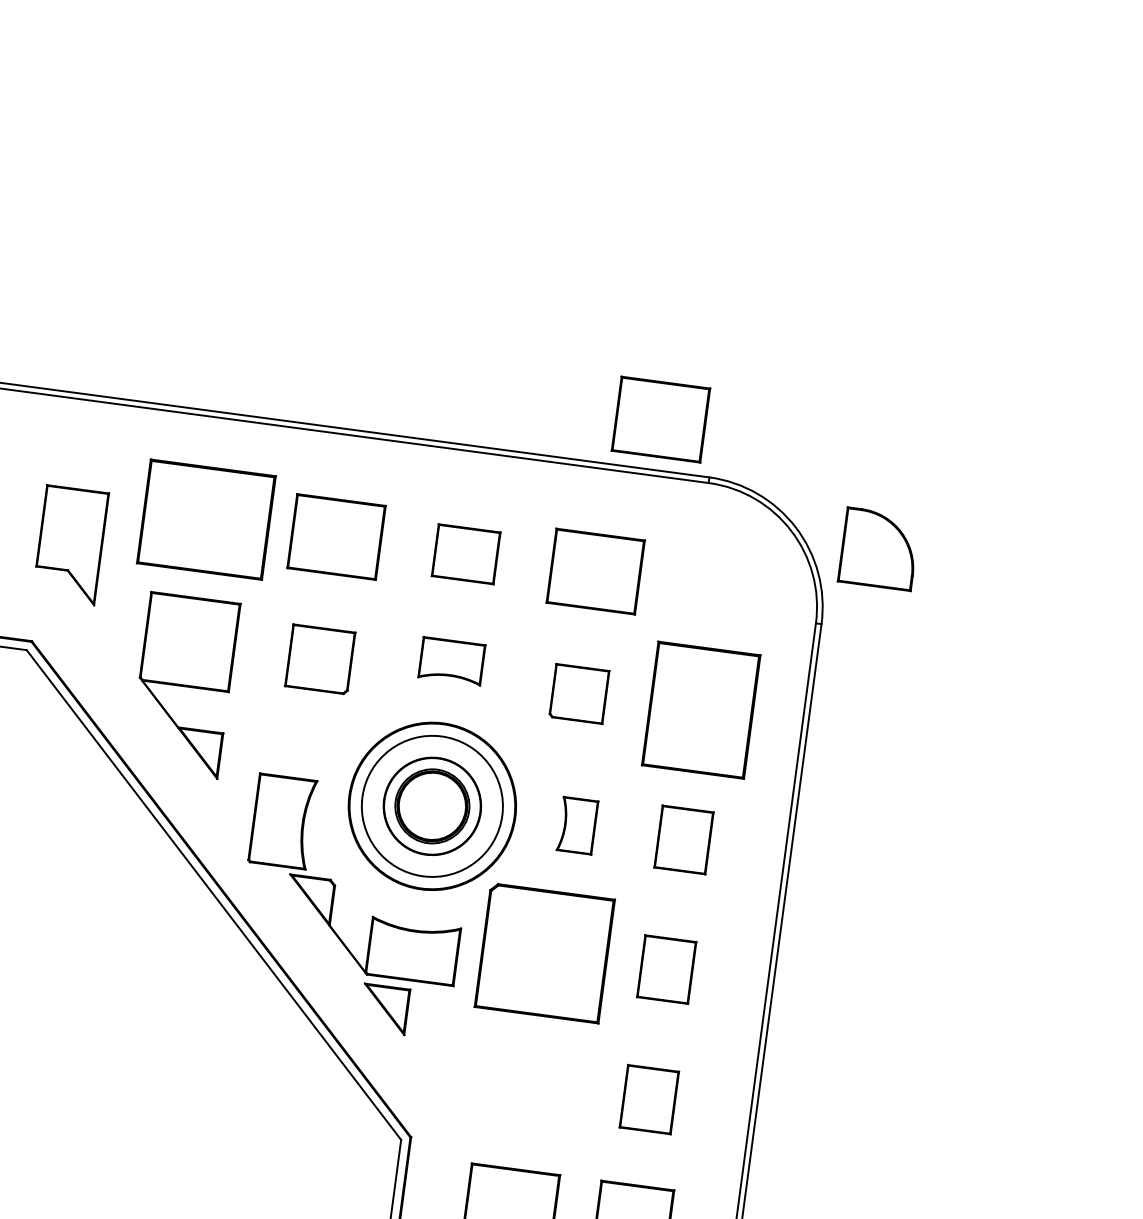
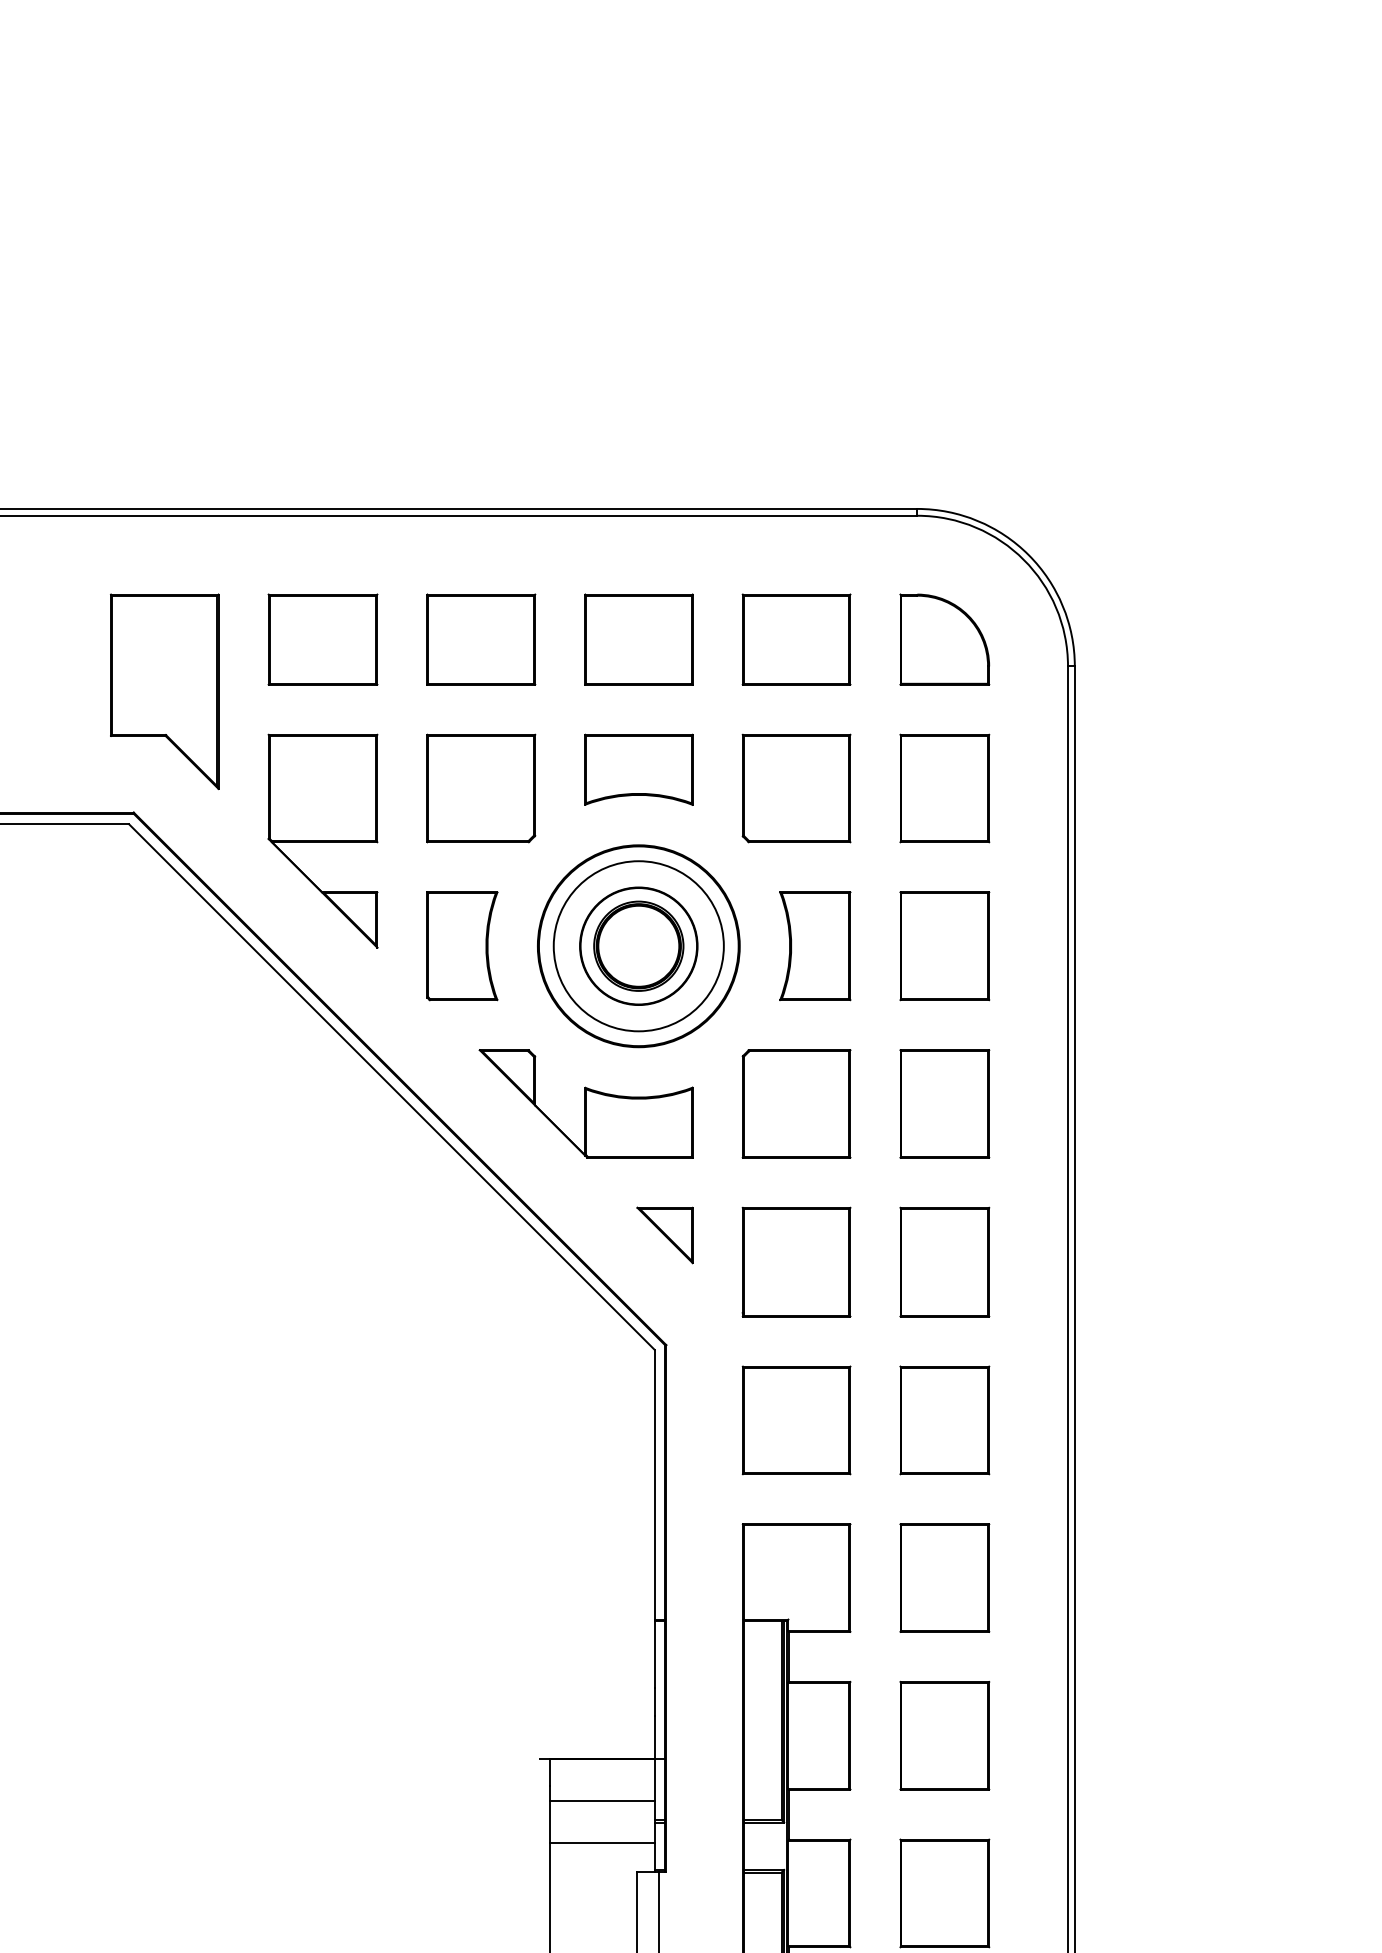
part: (661, 419) -> (850, 447), removed
part: (206, 519) -> (322, 639), size x0.71
part: (70, 544) -> (164, 691), size x1.43
part: (878, 549) -> (944, 639), moved
part: (465, 554) -> (638, 639), size x1.43
part: (320, 659) -> (481, 788), size x1.43
part: (451, 661) -> (638, 769), size x1.43
part: (579, 693) -> (796, 788), size x1.67
part: (701, 710) -> (944, 788), size x0.71
part: (282, 821) -> (462, 946), moved
part: (577, 825) -> (815, 946), size x1.67
part: (683, 840) -> (944, 946), size x1.43
part: (544, 952) -> (796, 1103), size x0.71
part: (666, 969) -> (944, 1103), size x1.43
part: (384, 1009) -> (664, 1235), moved
part: (527, 1082) -> (796, 1261), added
part: (649, 1099) -> (944, 1261), size x1.43

